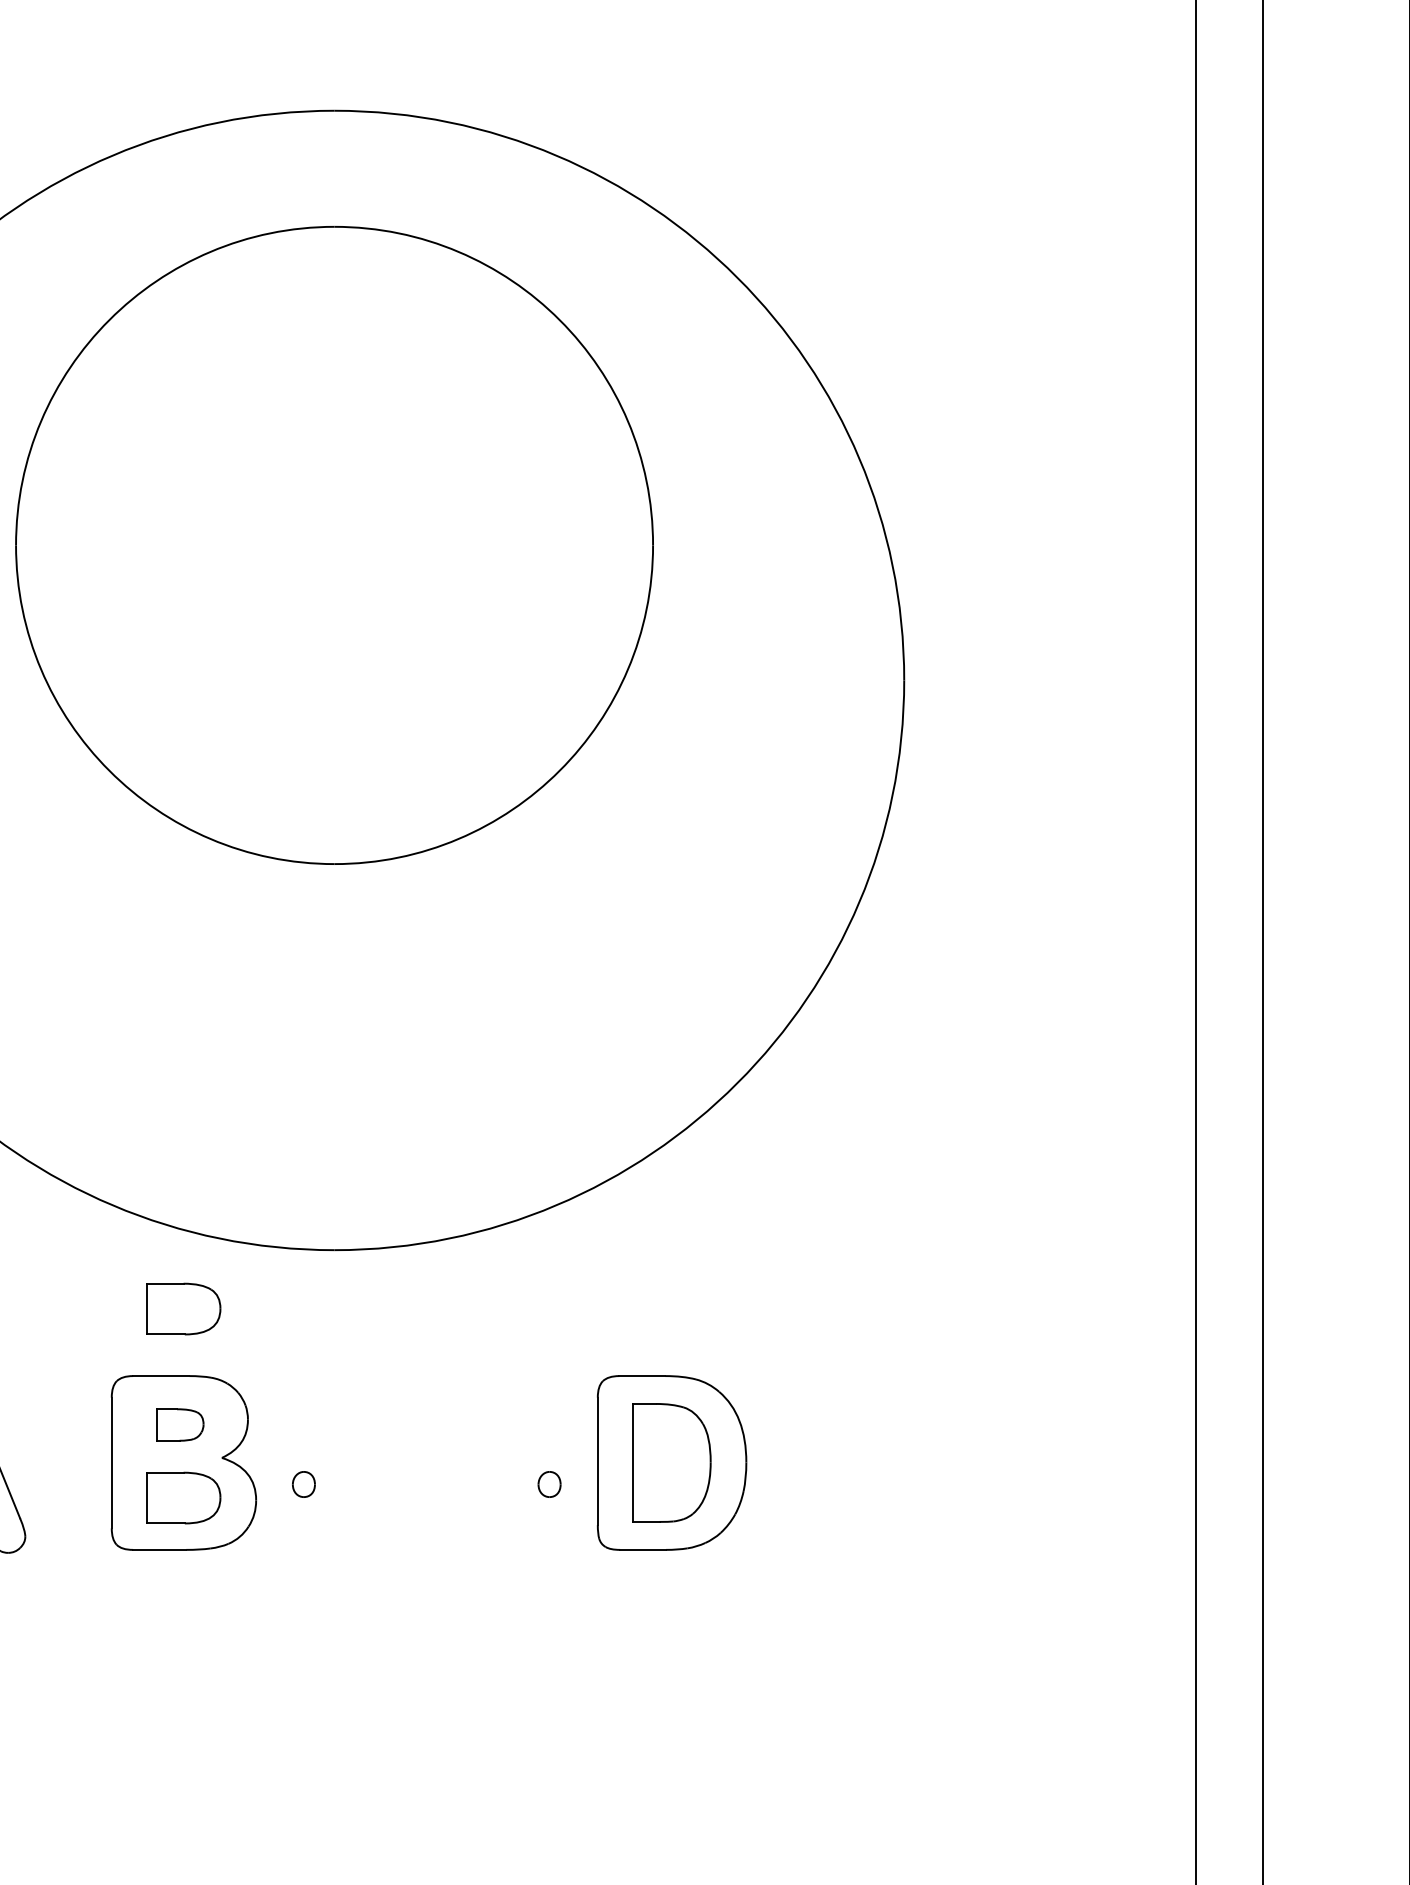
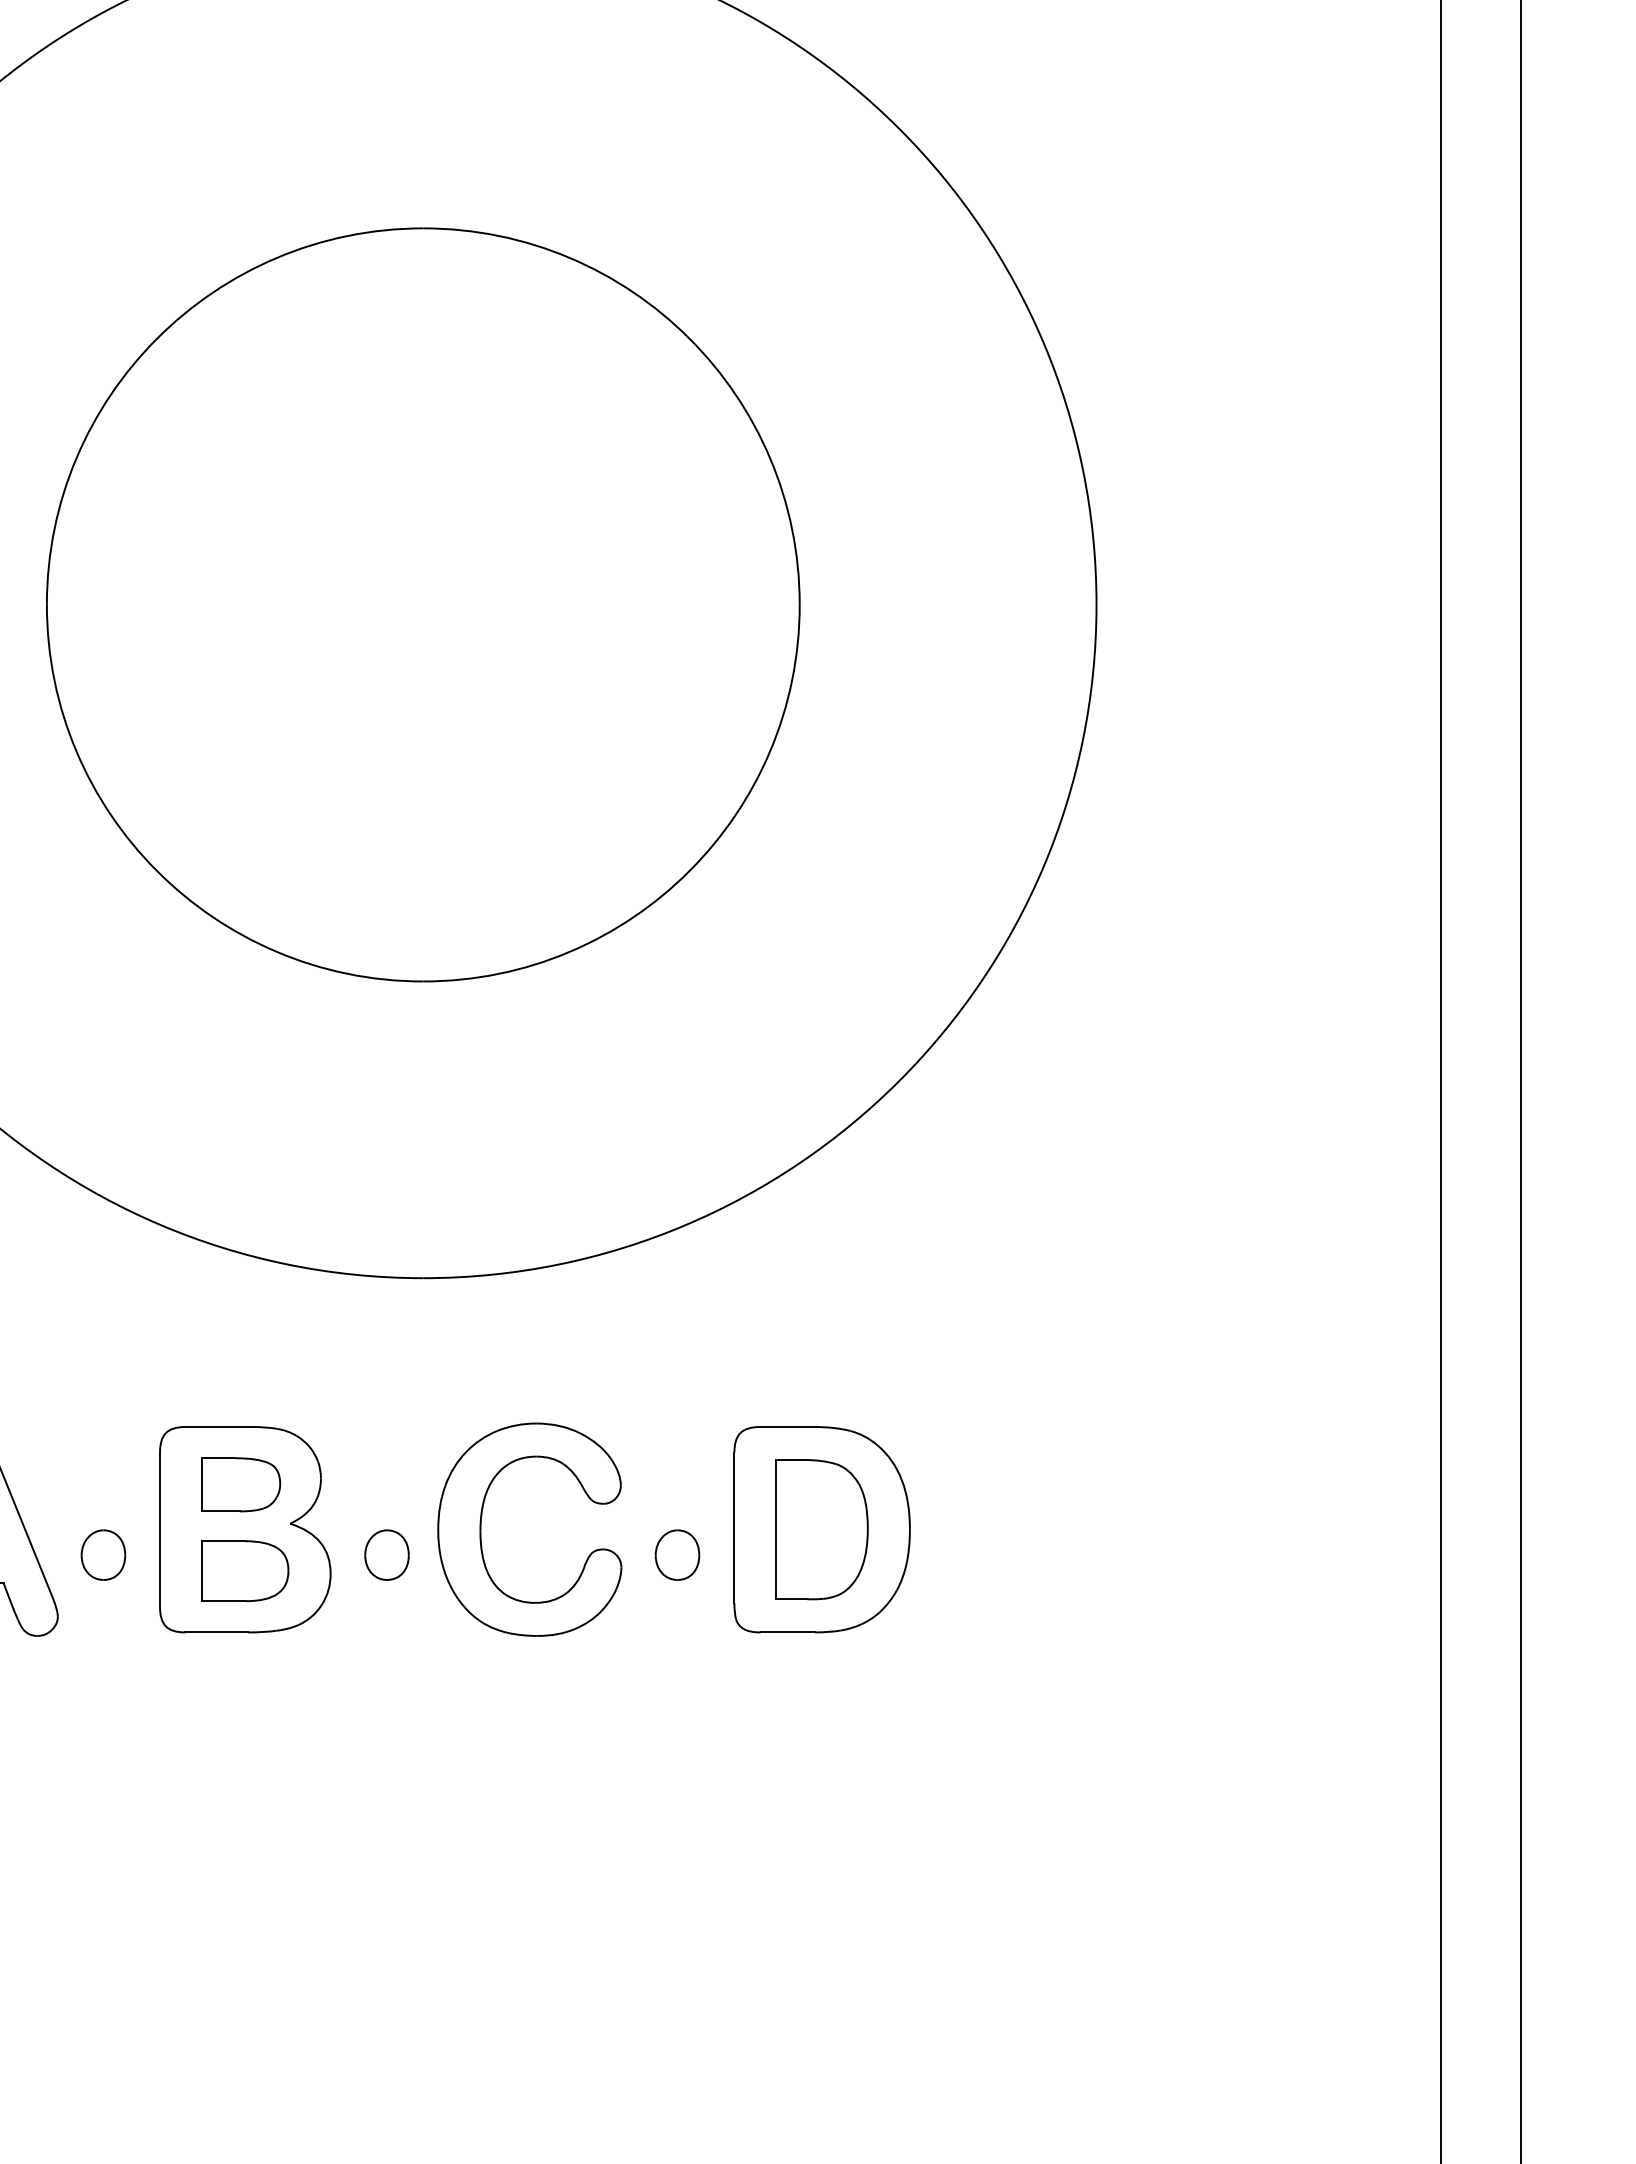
part: (334, 545) -> (423, 604), moved
part: (183, 1308) -> (244, 1347), removed
part: (180, 1424) -> (241, 1484), size x1.43
part: (384, 1456) -> (482, 1522), added
part: (63, 1484) -> (102, 1555), added
part: (303, 1484) -> (386, 1555), size x1.67
part: (549, 1484) -> (677, 1555), size x1.67

